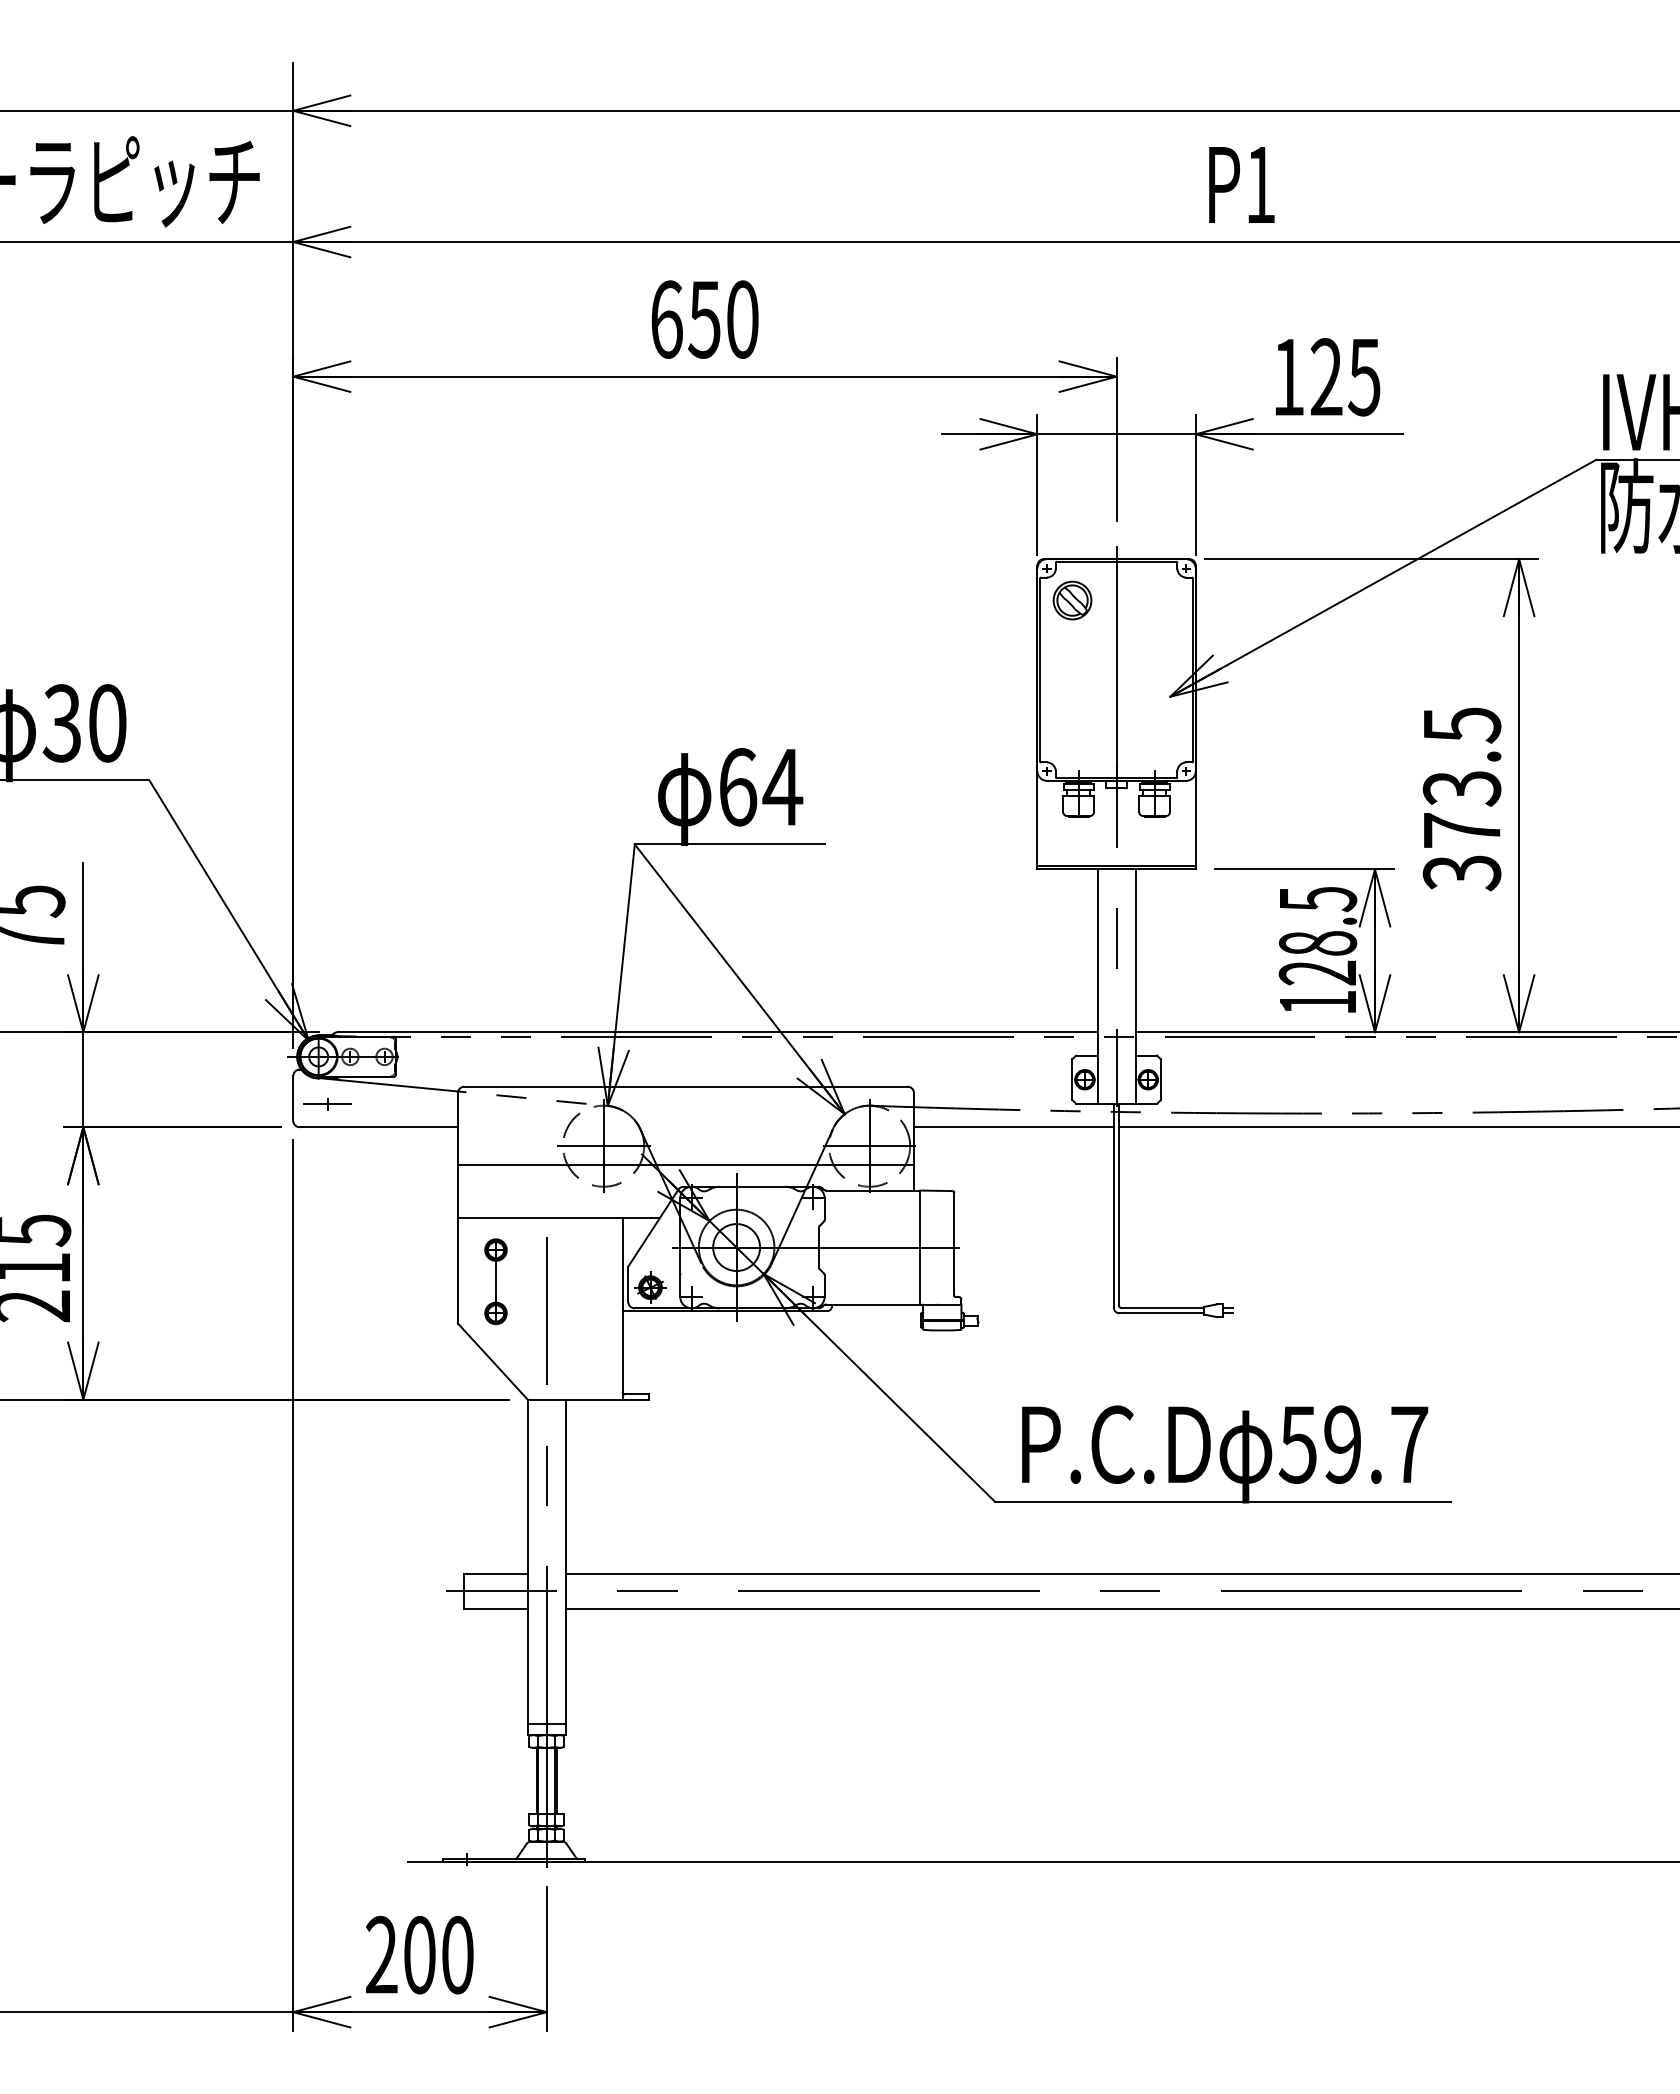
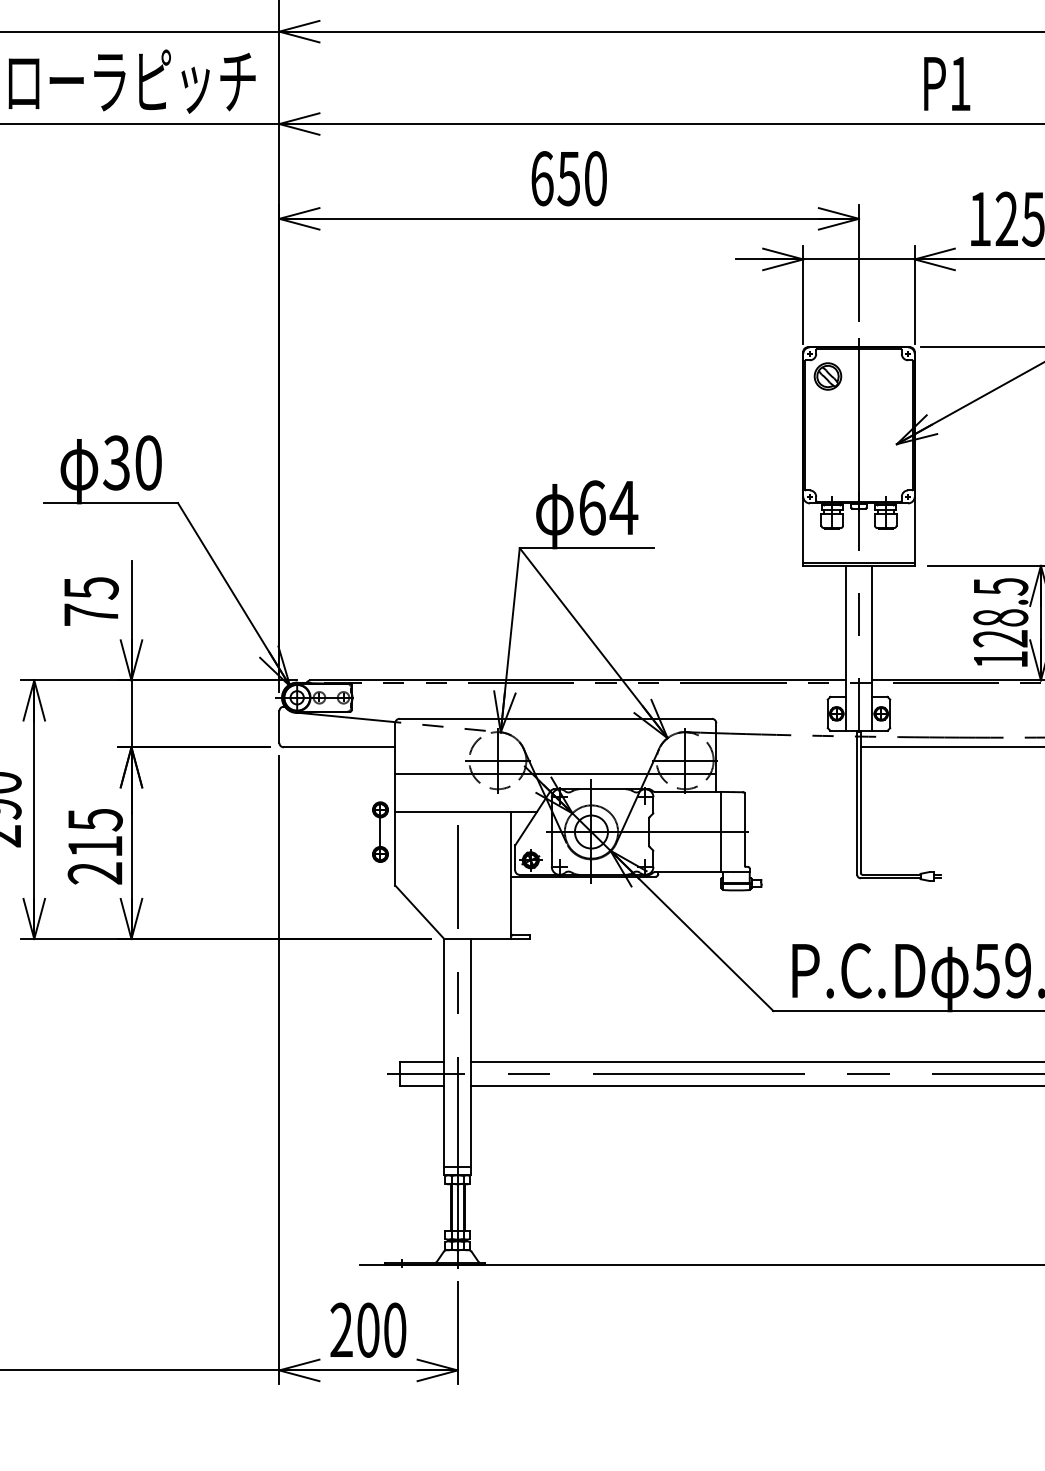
part: (327, 1104) -> (303, 731), removed
line: (1013, 1127) -> (786, 747), removed
part: (495, 1281) -> (380, 832), moved

